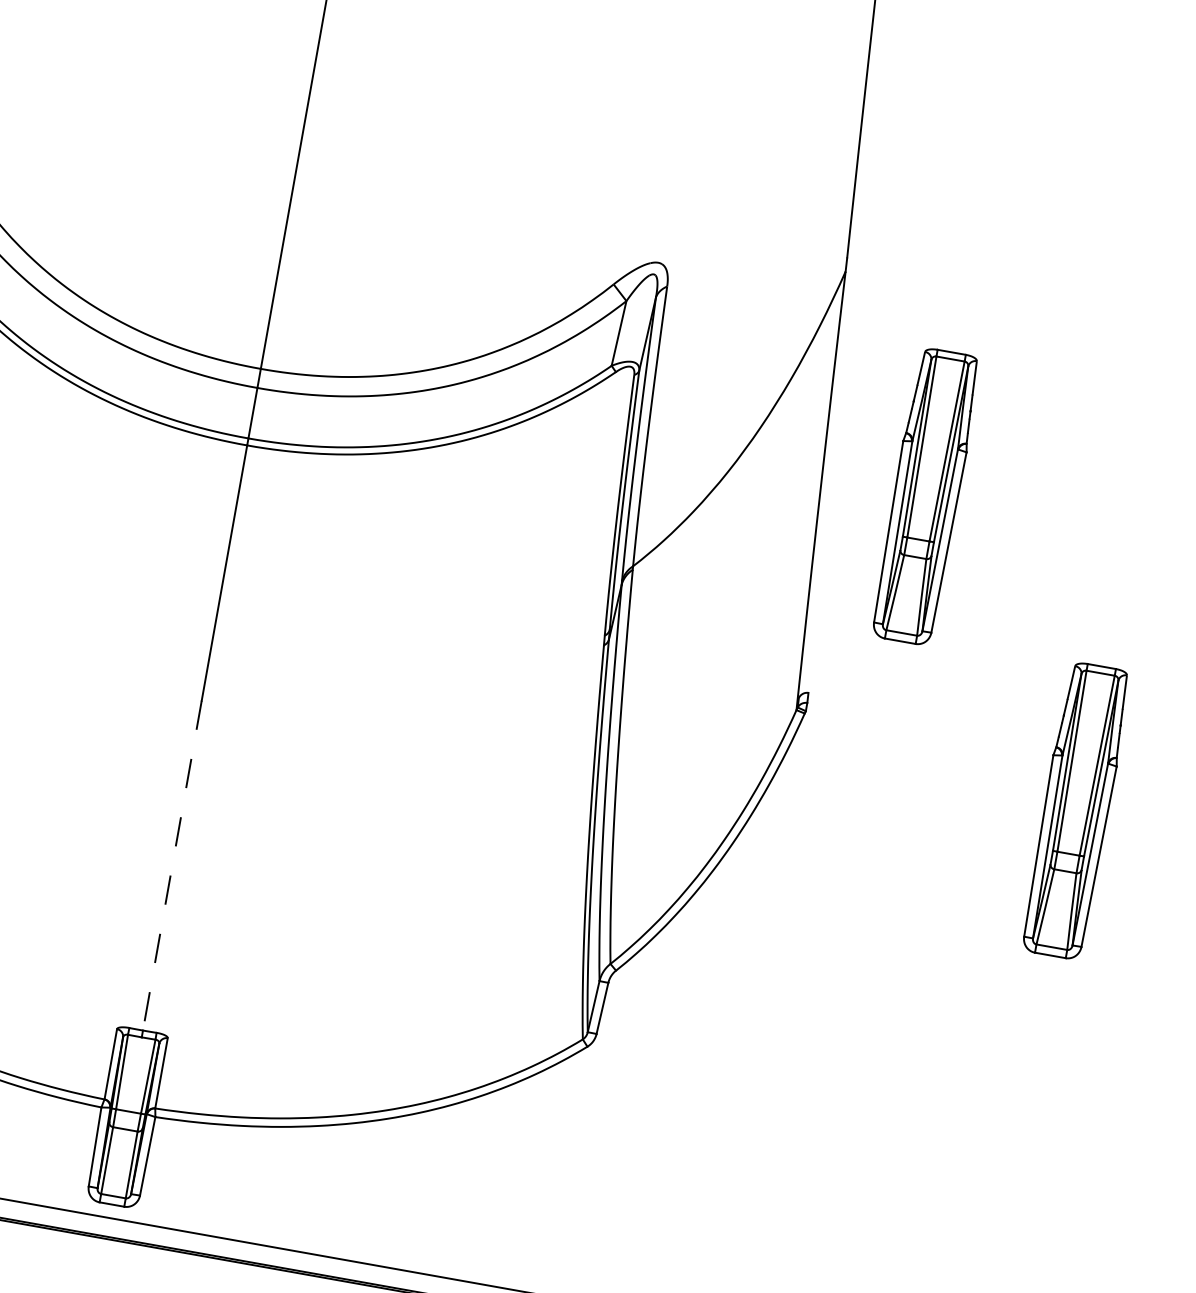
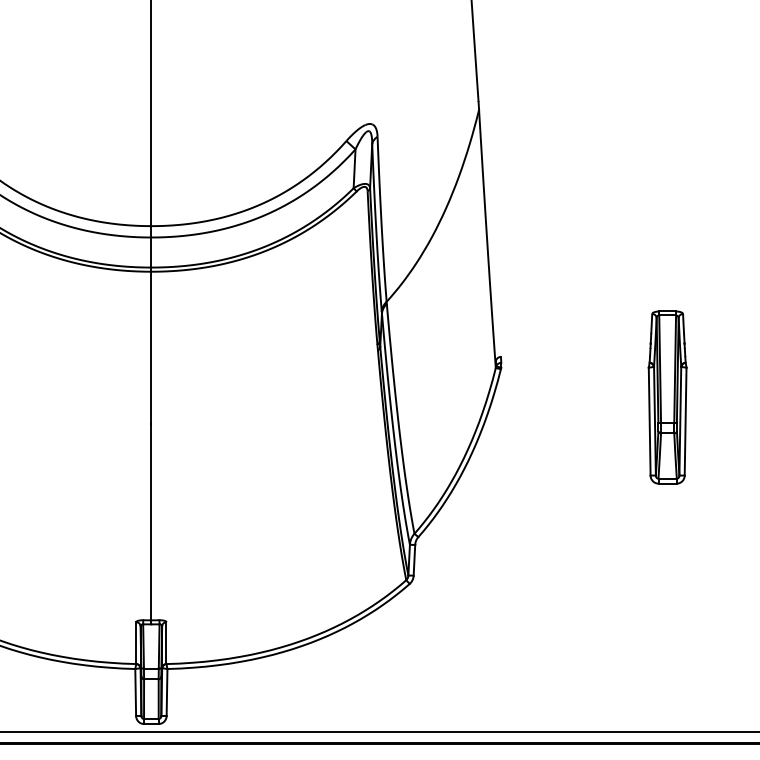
part: (925, 496) -> (548, 231), removed
line: (172, 866) -> (151, 522), dashed -> solid

